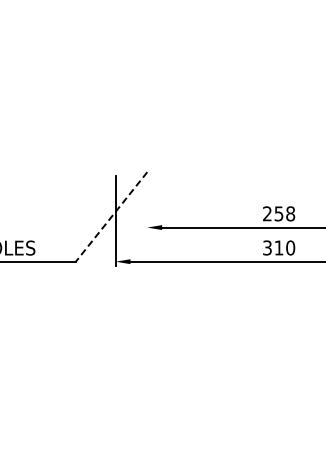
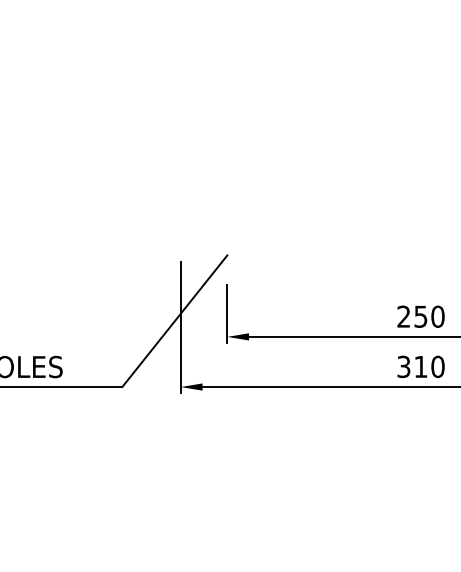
line: (147, 211) -> (227, 313), added
text: (290, 213) -> (437, 316), 258 -> 250
line: (111, 217) -> (174, 322), dashed -> solid

